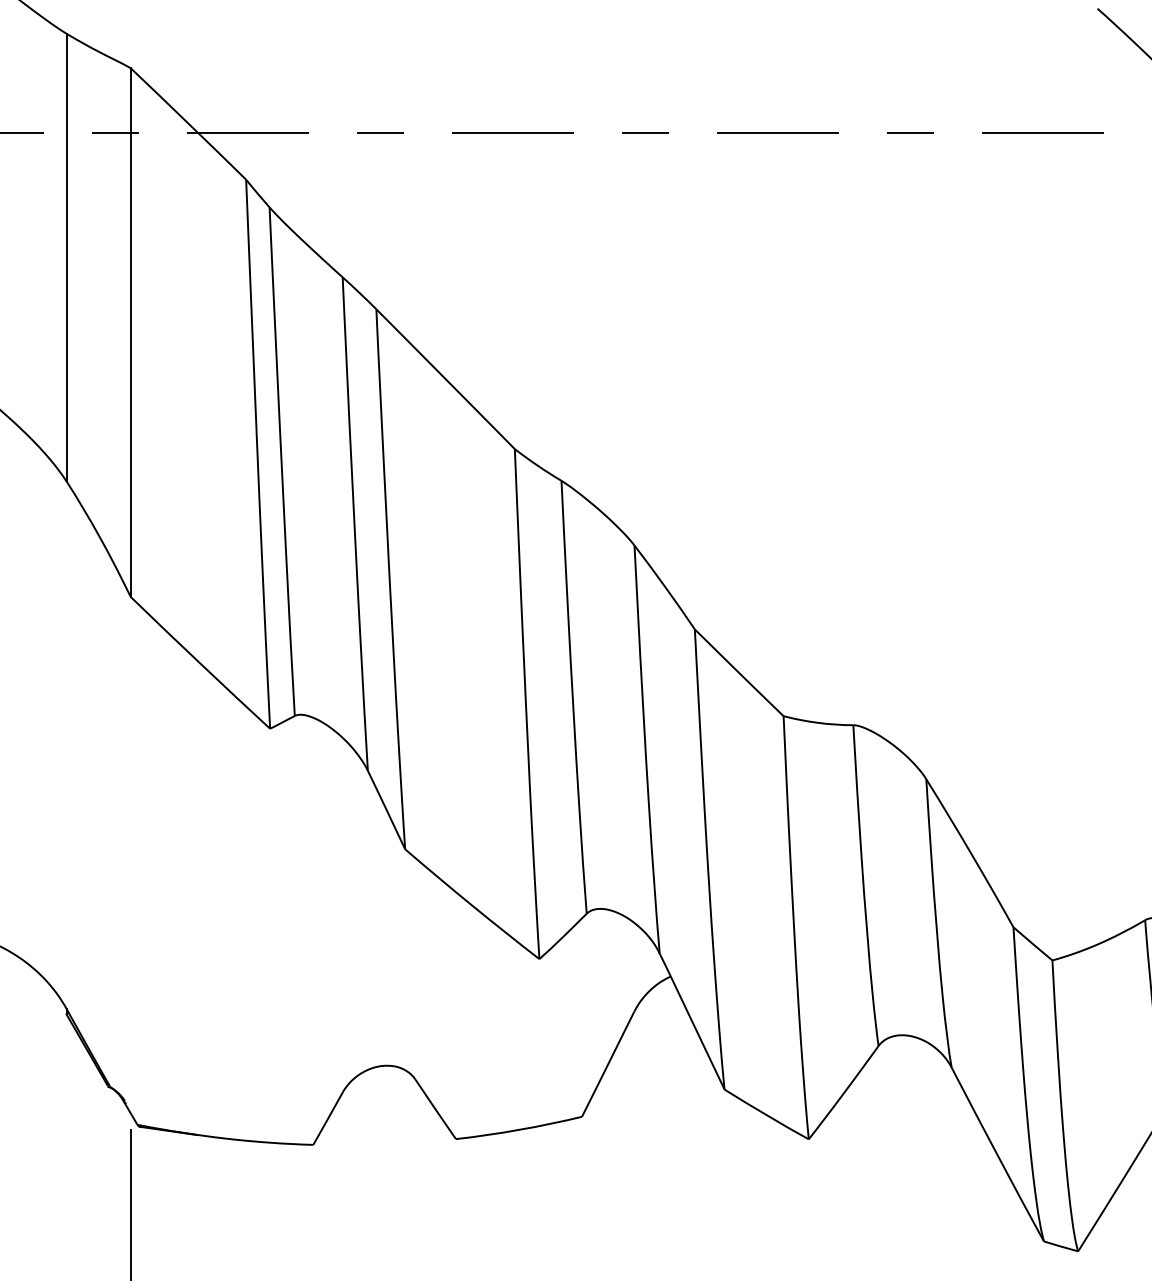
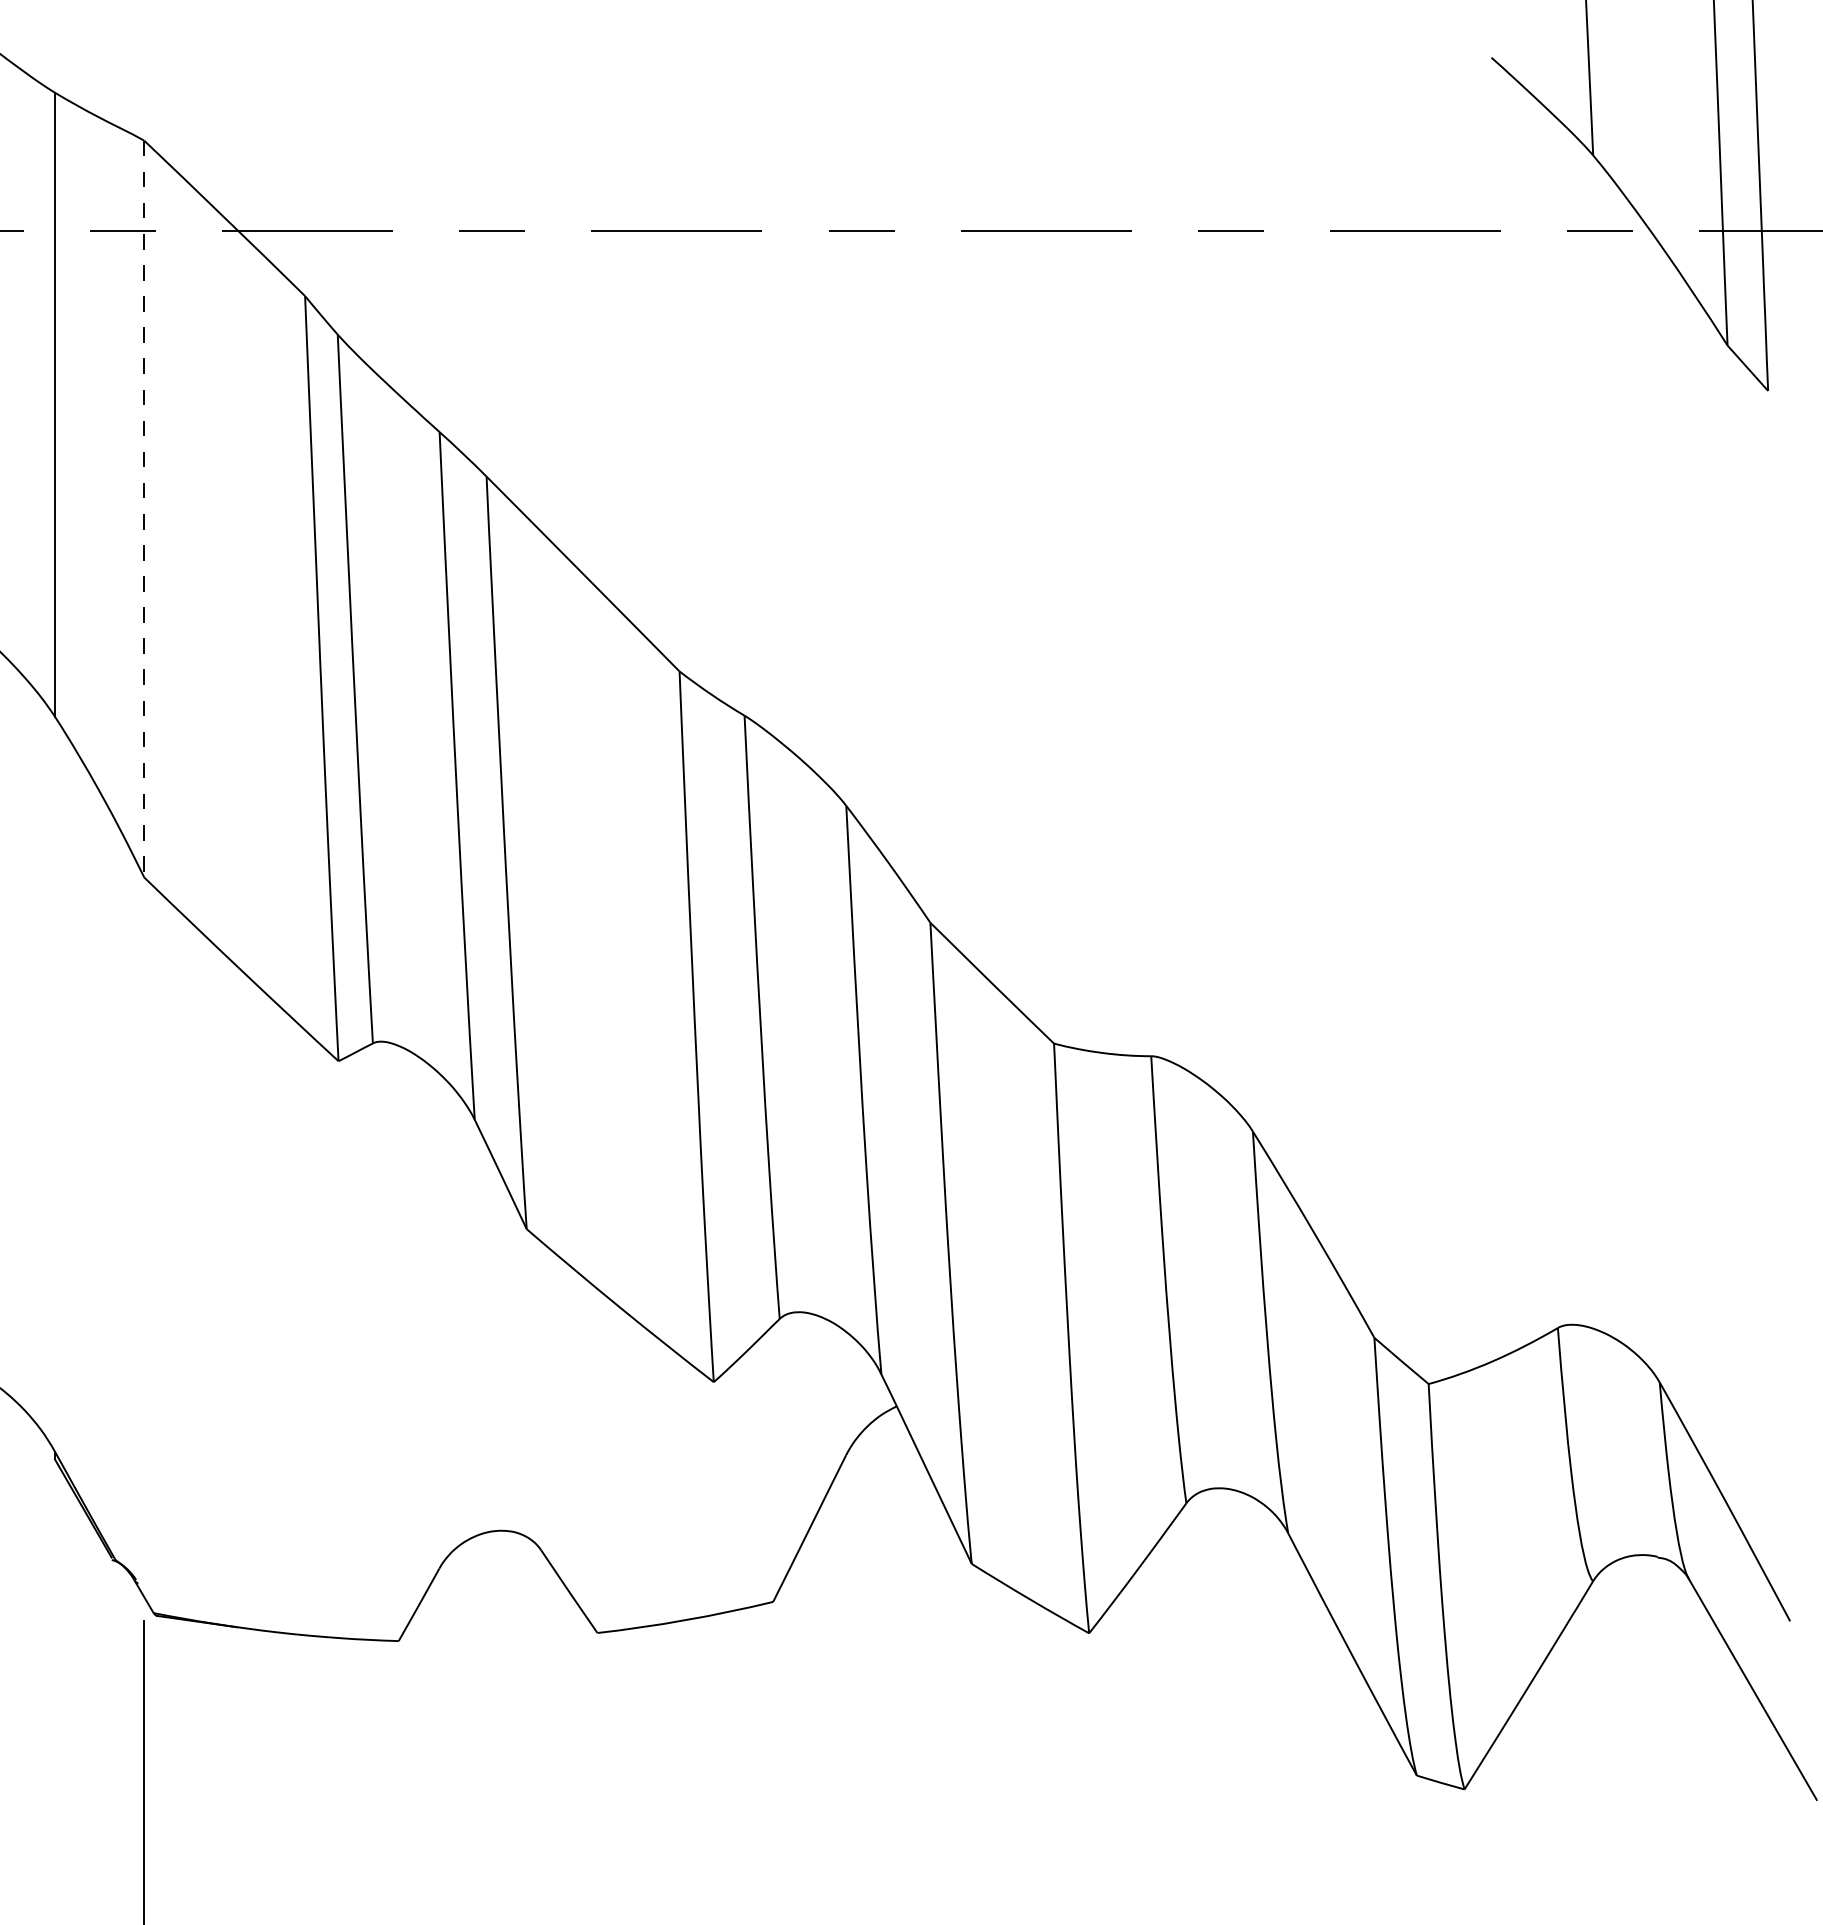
line: (130, 332) -> (144, 509), solid -> dashed

